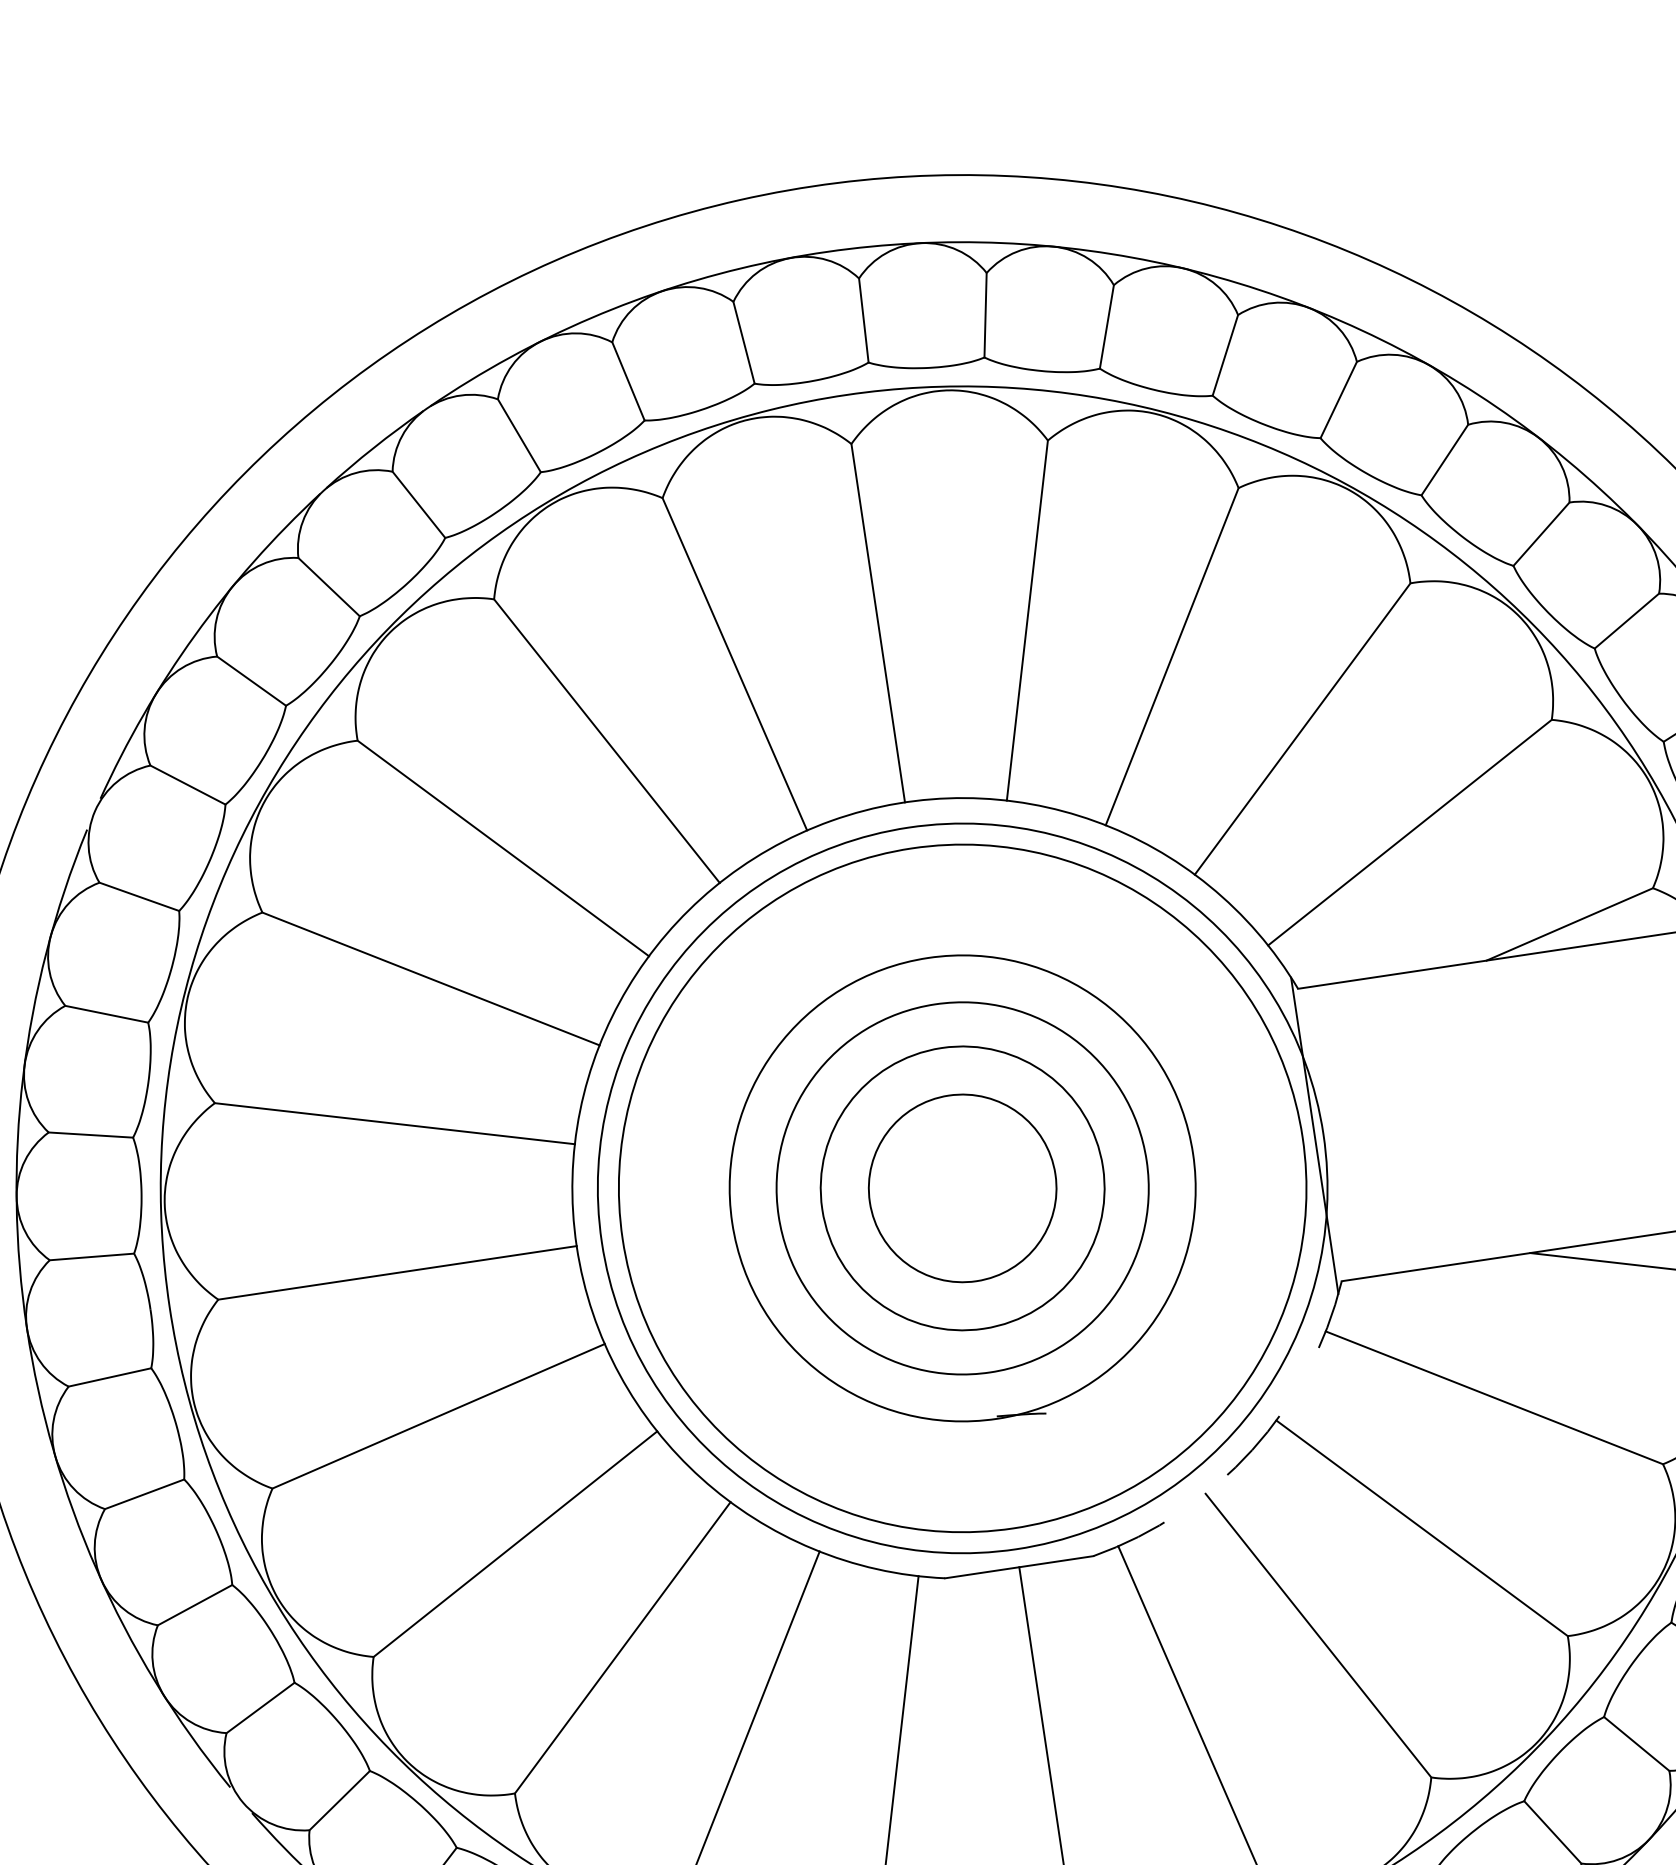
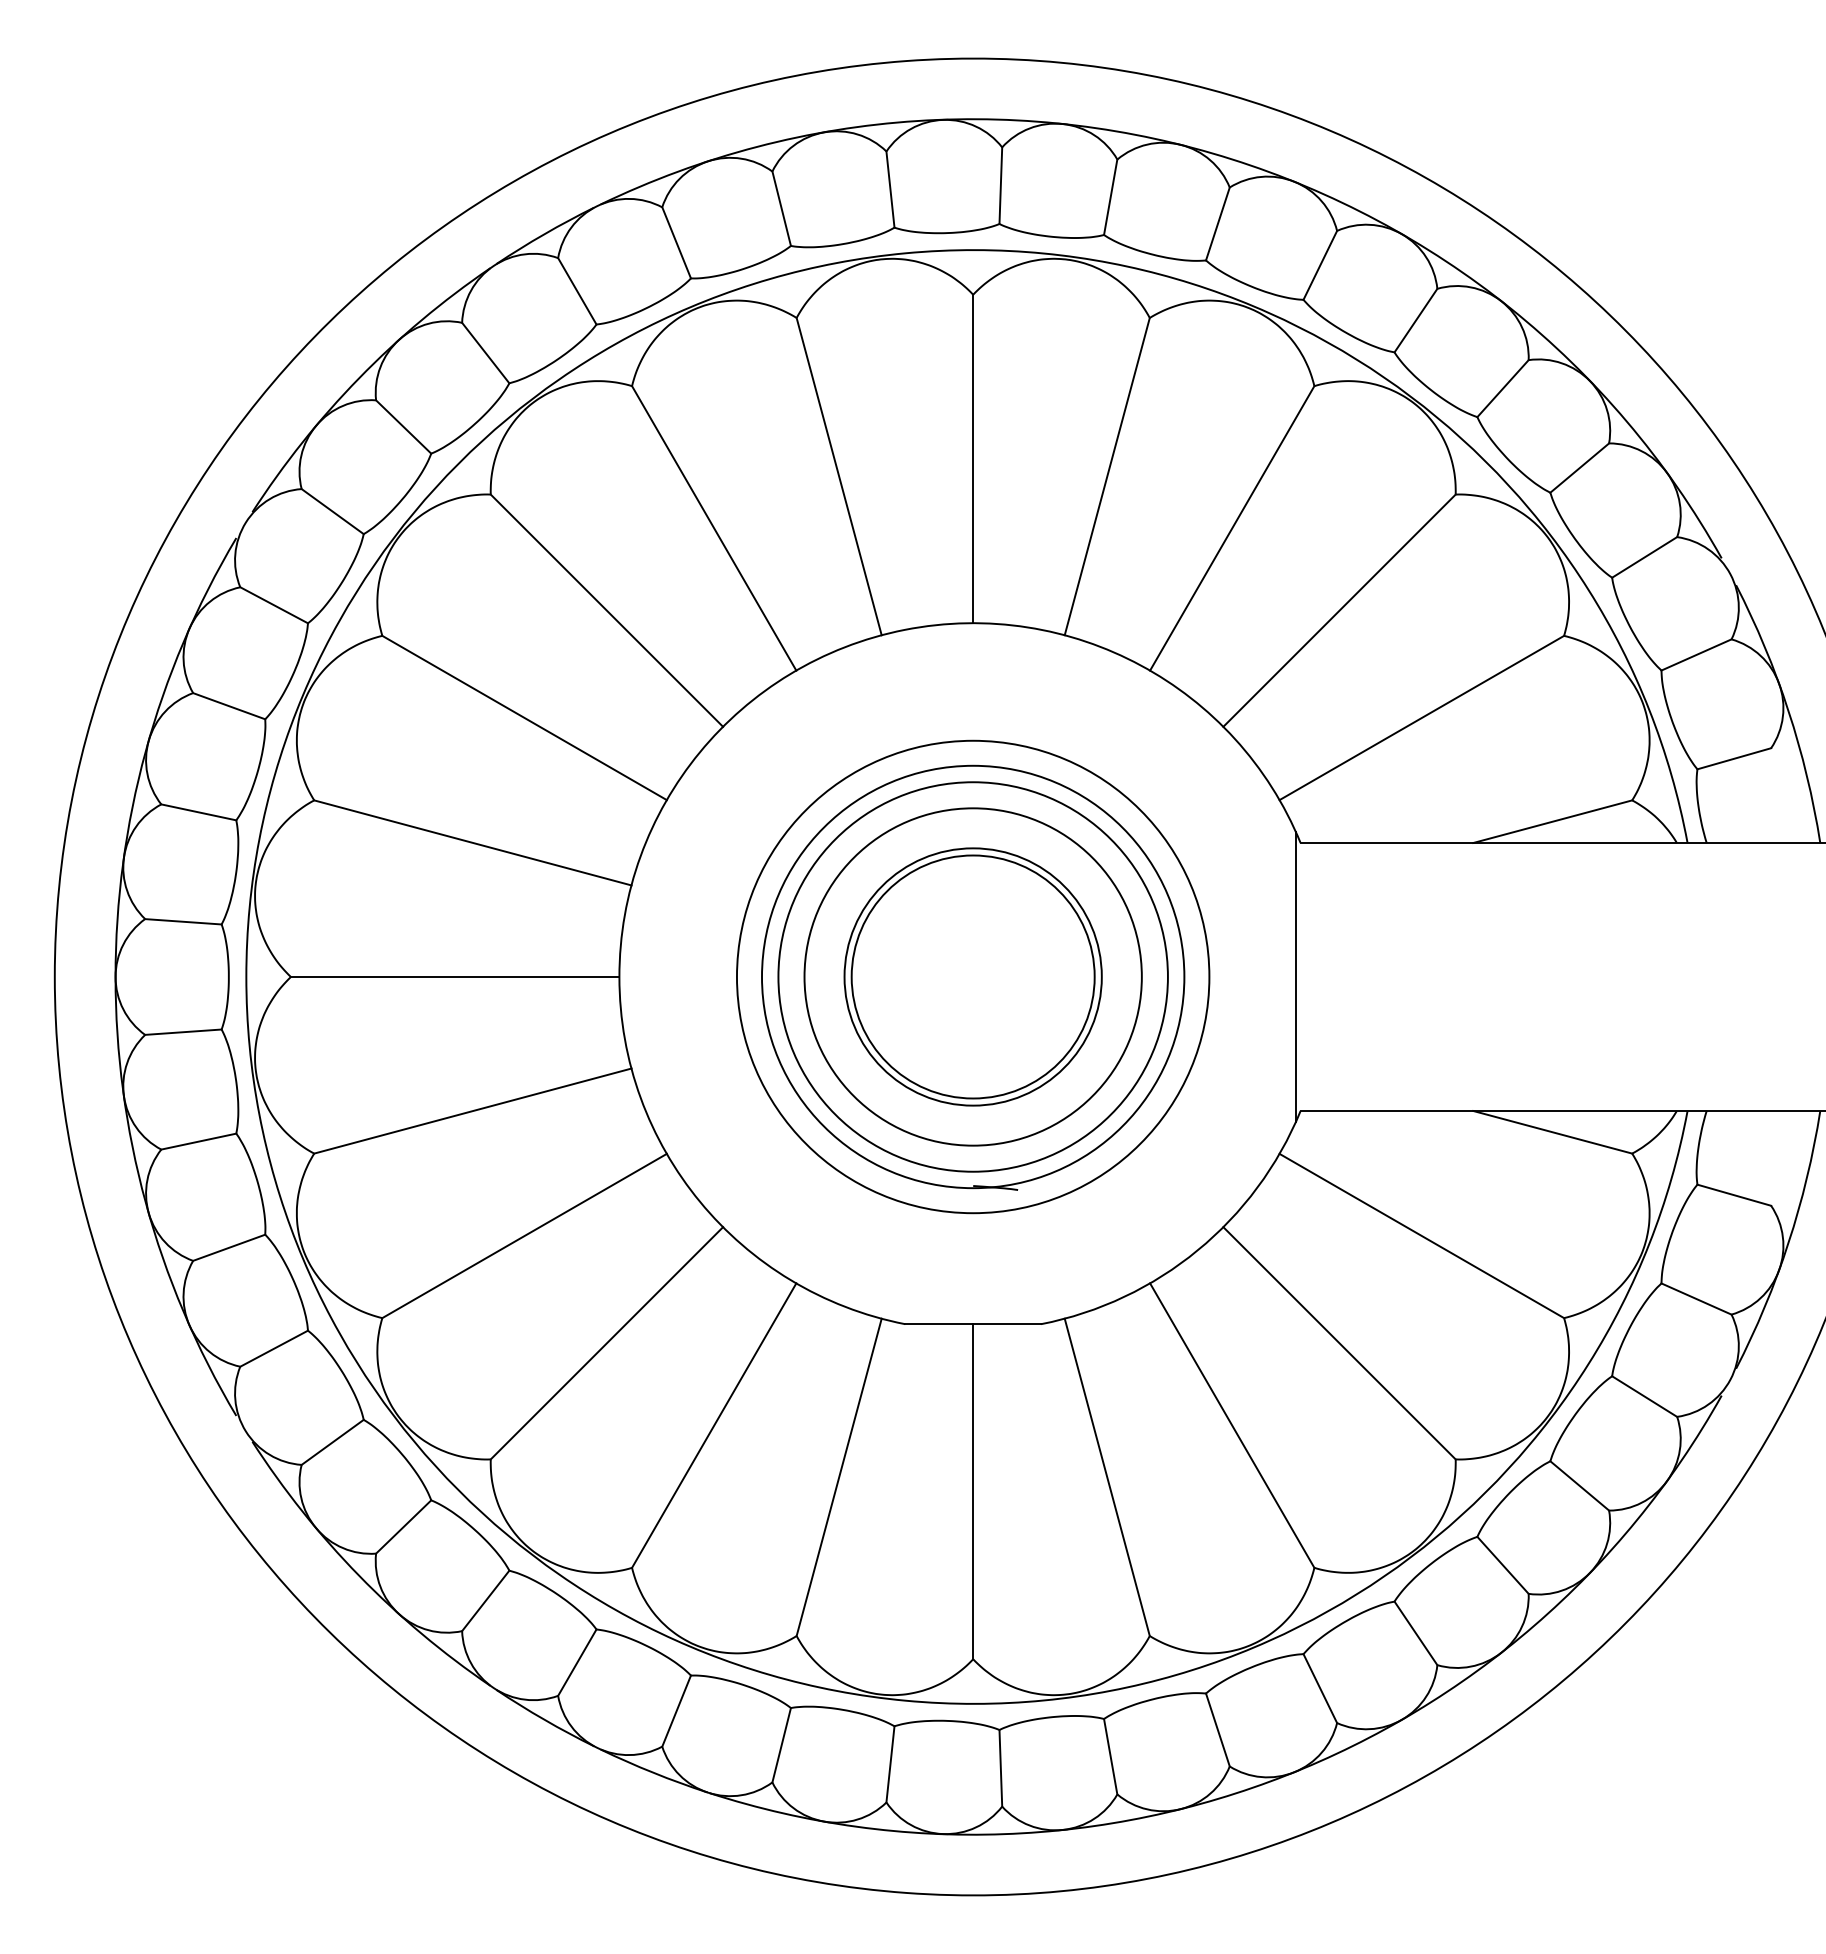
circle: (961, 1187) -> (972, 976), size x0.62
circle: (961, 1187) -> (972, 976), size x0.71
circle: (961, 1187) -> (972, 976), size x1.43
arc: (1252, 1450) -> (1197, 1250), dashed -> solid

